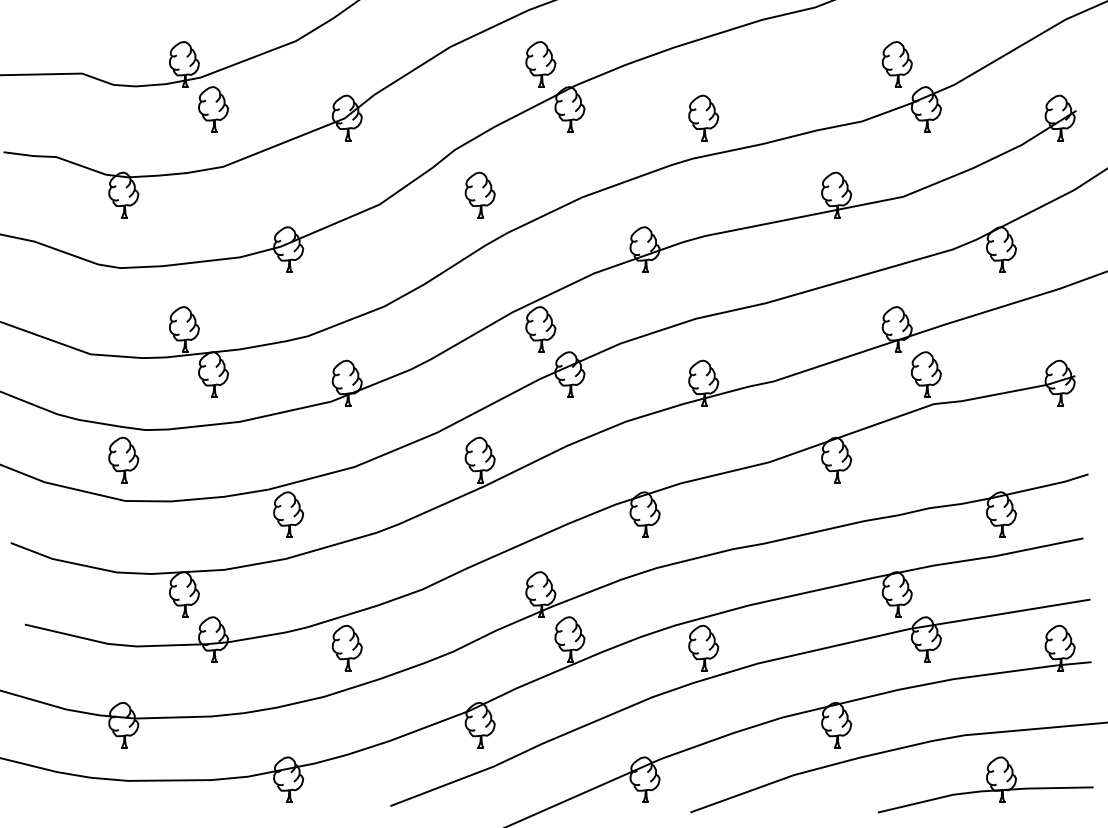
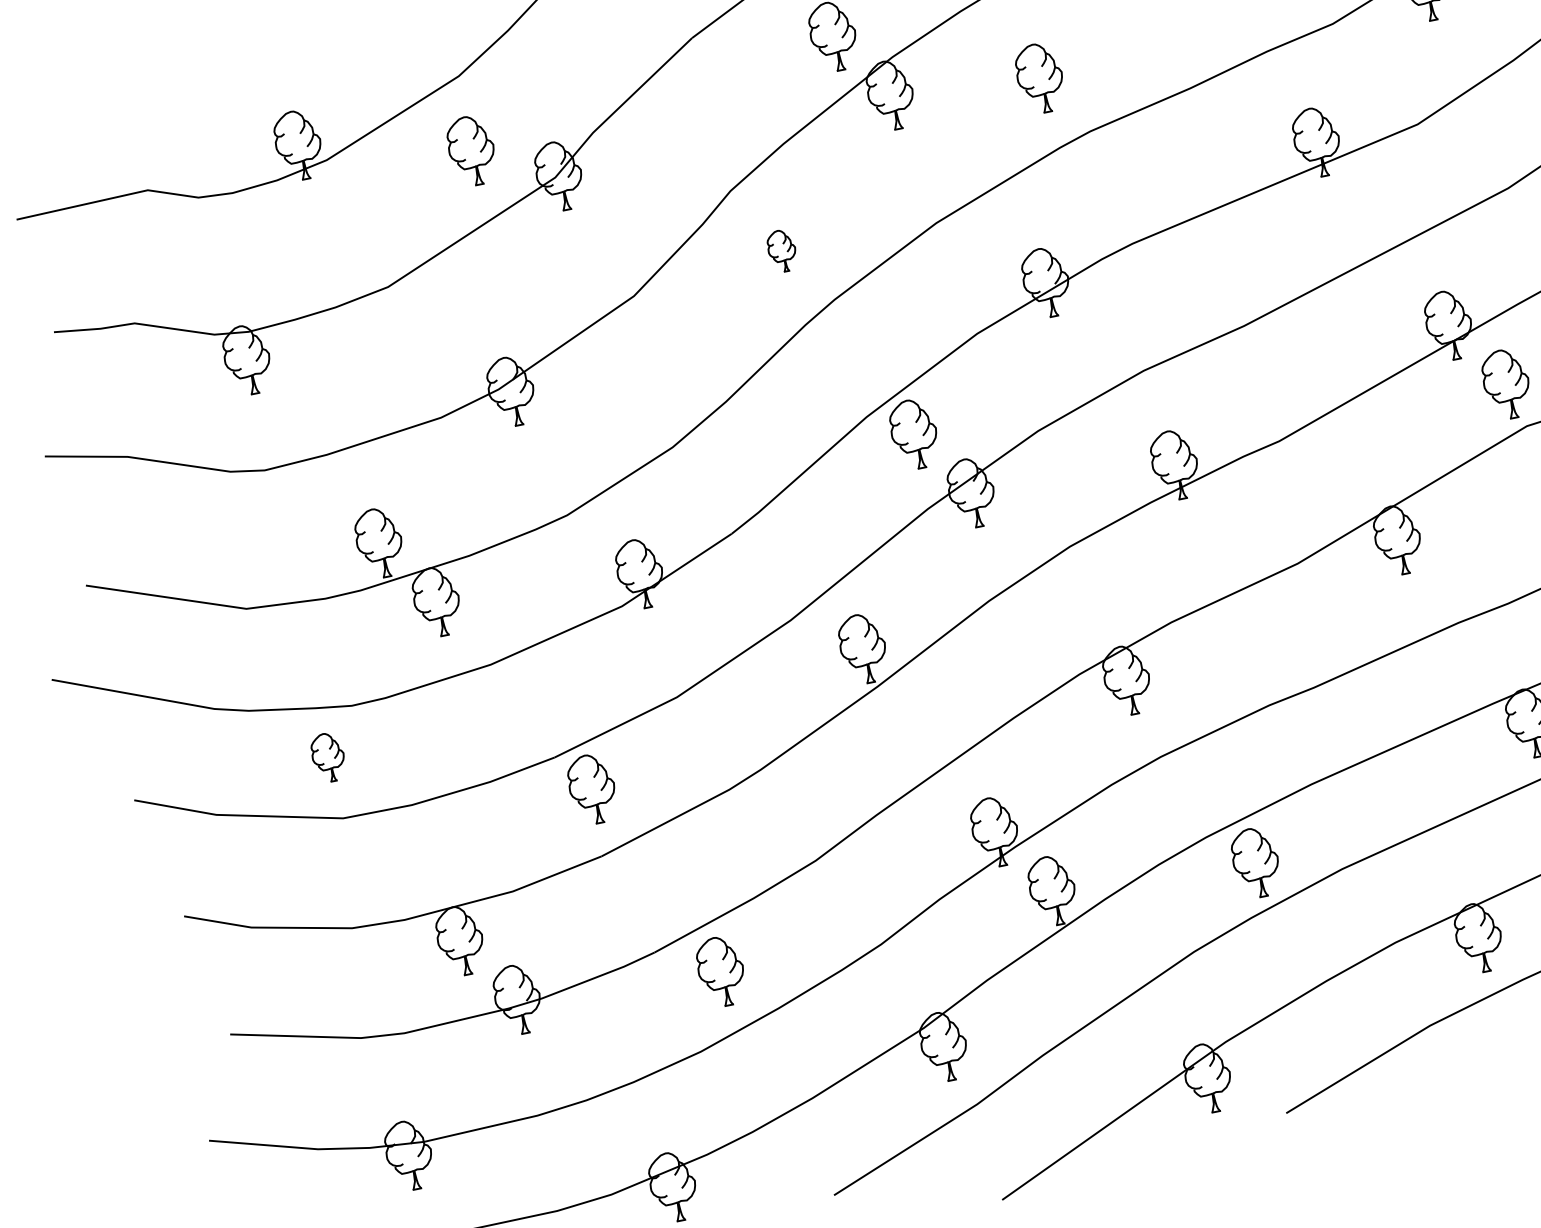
part: (213, 109) -> (471, 150), moved
part: (703, 117) -> (1039, 77), moved
part: (479, 194) -> (781, 250), size x0.6
part: (123, 459) -> (327, 756), size x0.7

